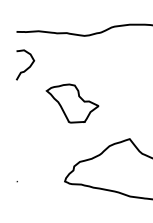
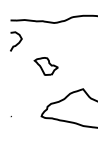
part: (71, 103) -> (45, 66), size x0.7

